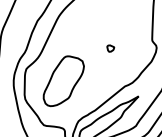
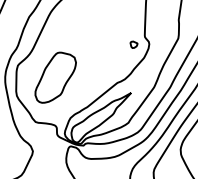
part: (110, 48) -> (133, 44), moved

